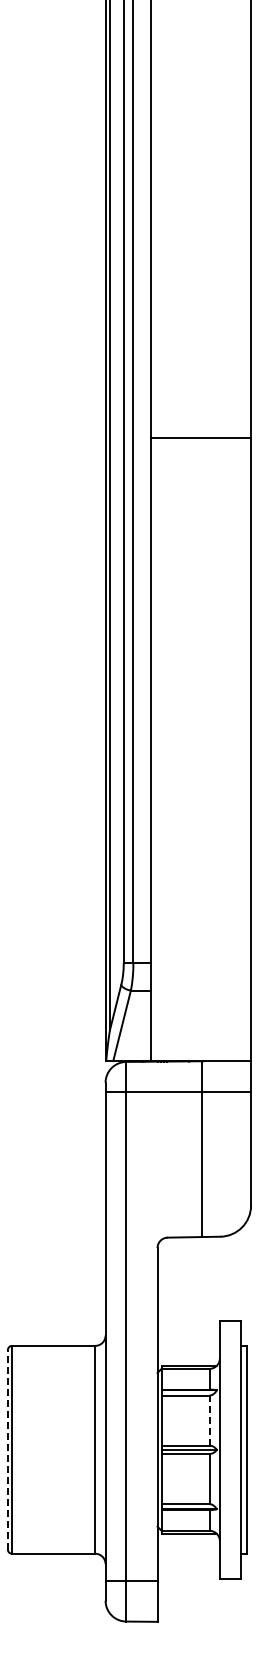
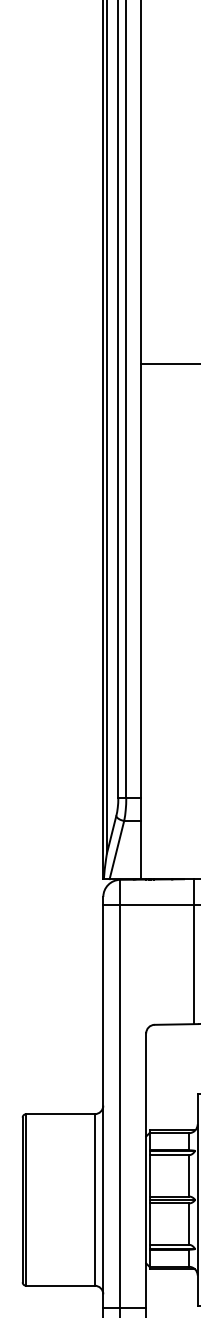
line: (201, 1148) -> (194, 951), moved
line: (209, 1420) -> (189, 1175), dashed -> solid
line: (7, 1449) -> (22, 1199), dashed -> solid

